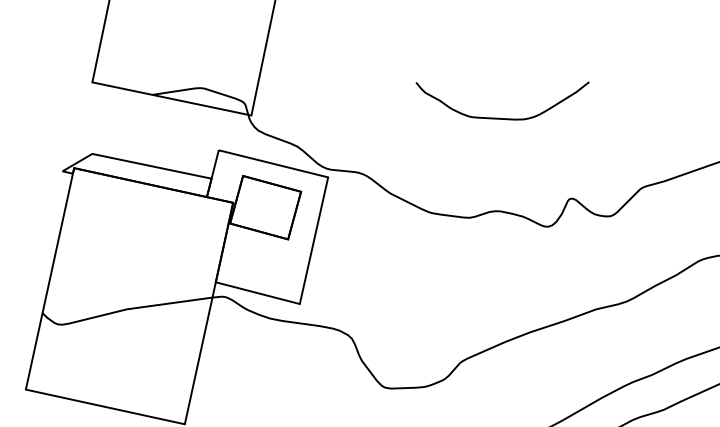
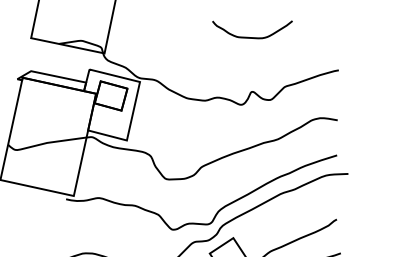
curve: (502, 117) -> (252, 37), moved

